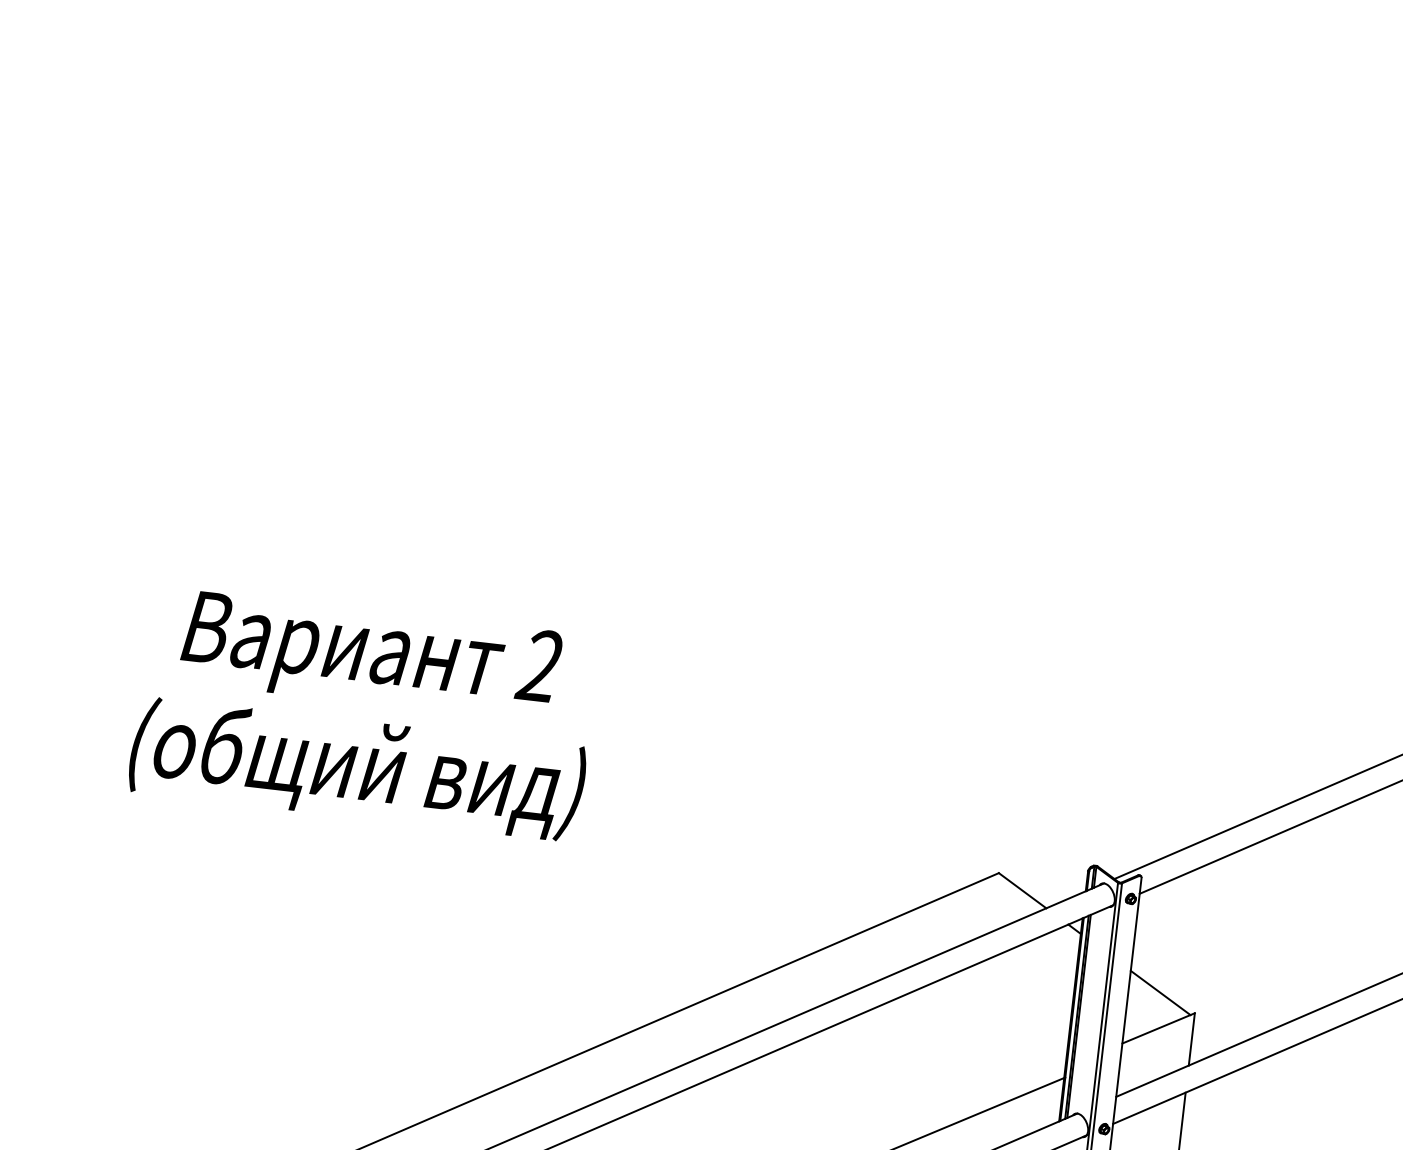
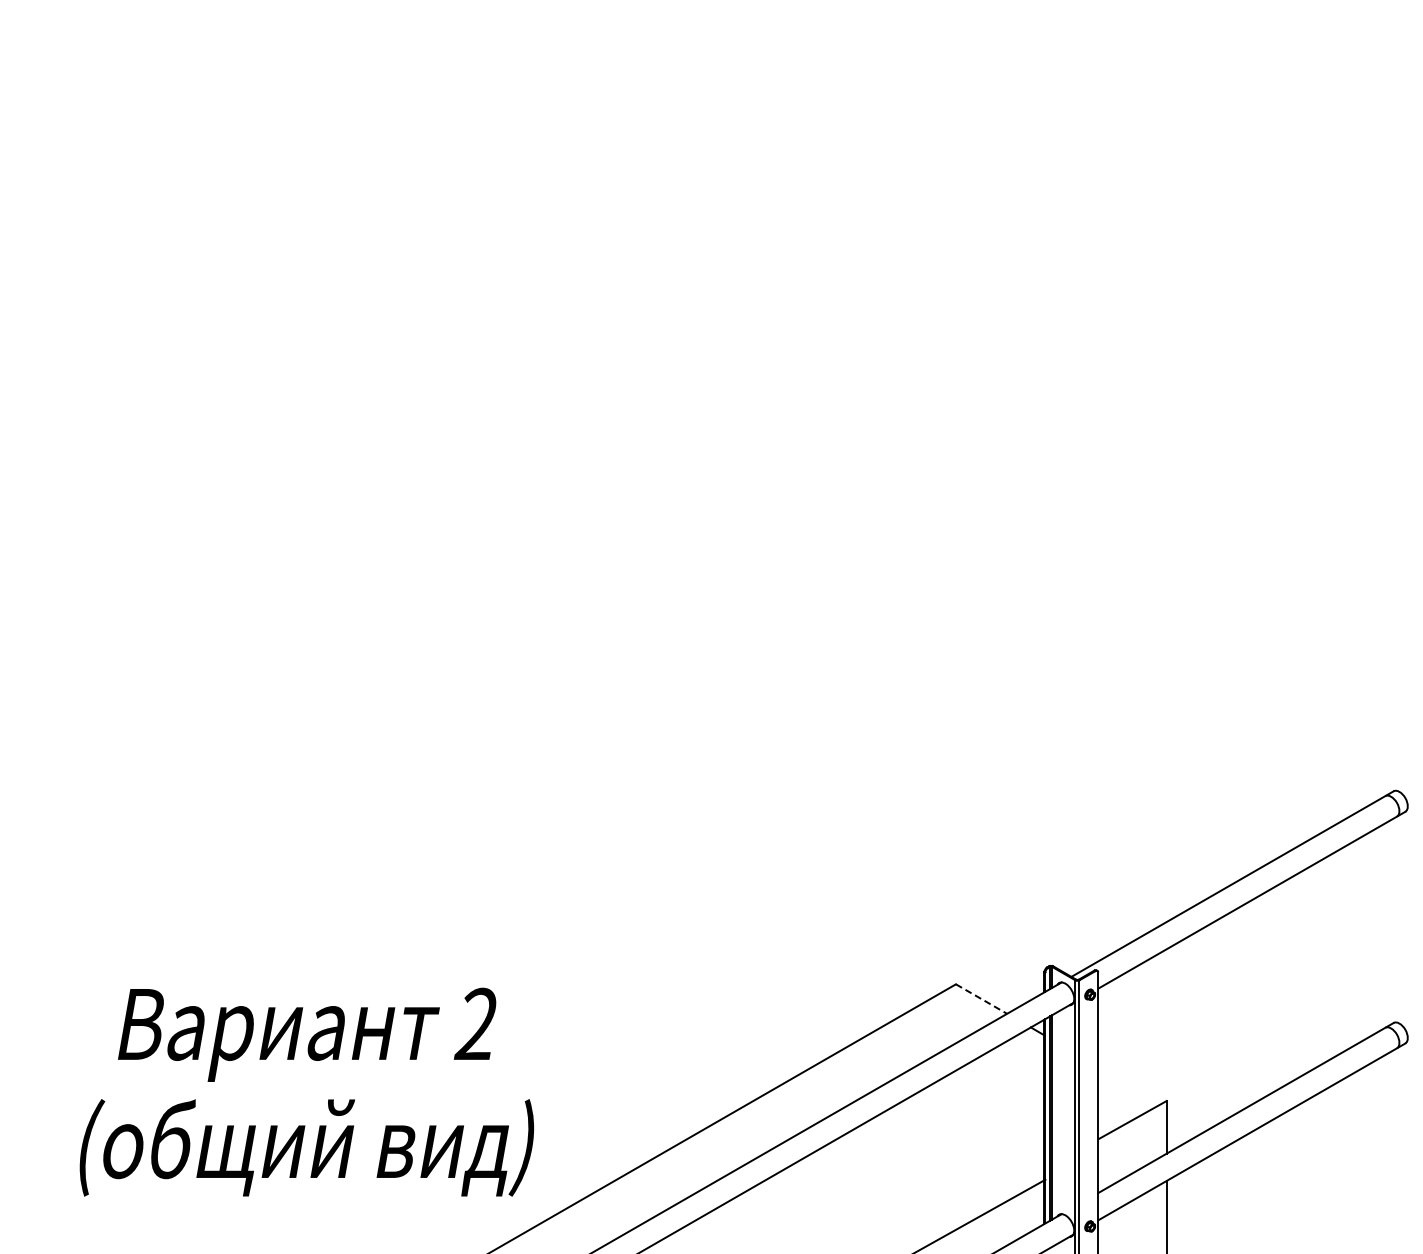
text: (363, 713) -> (306, 1091), moved
line: (1022, 891) -> (981, 999), solid -> dashed
line: (1160, 992) -> (1130, 1084), removed

